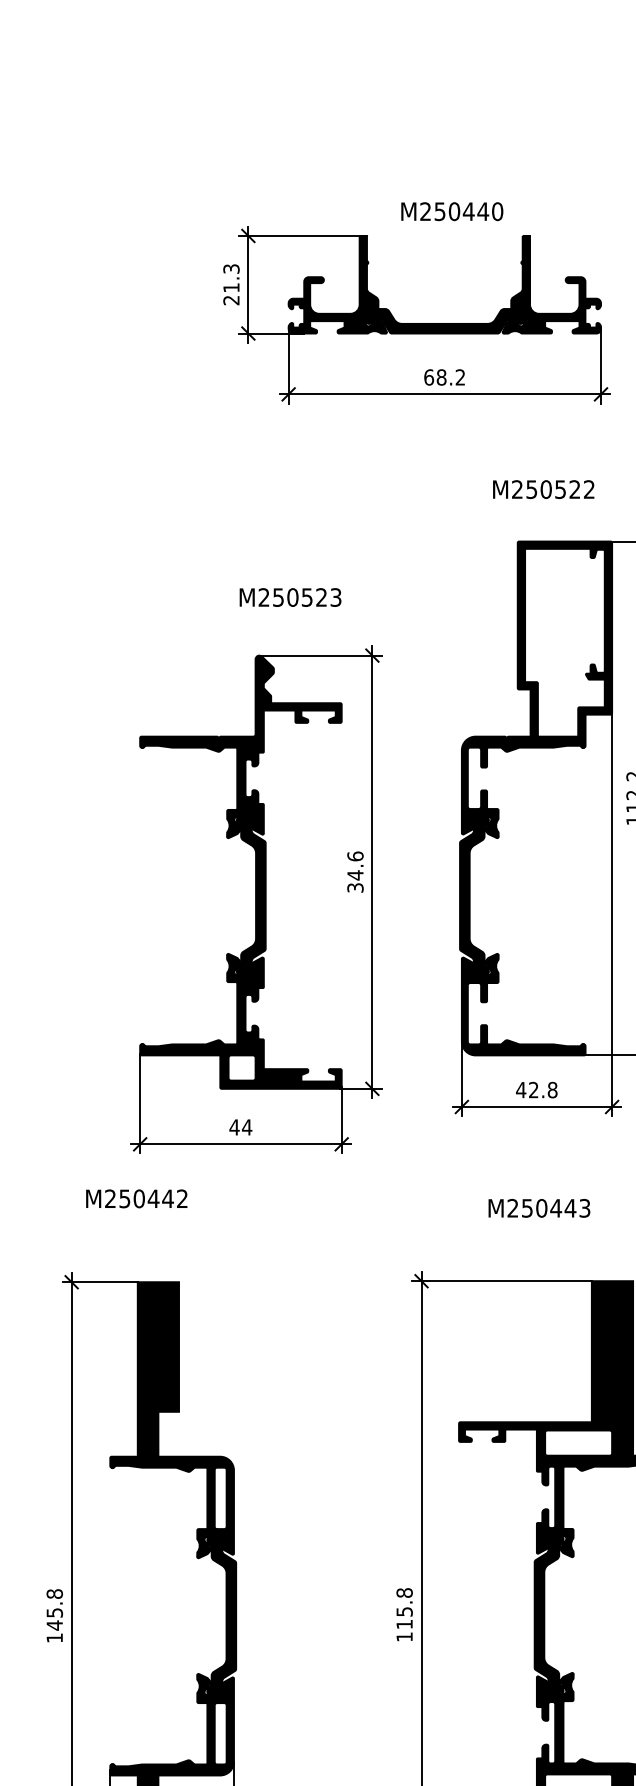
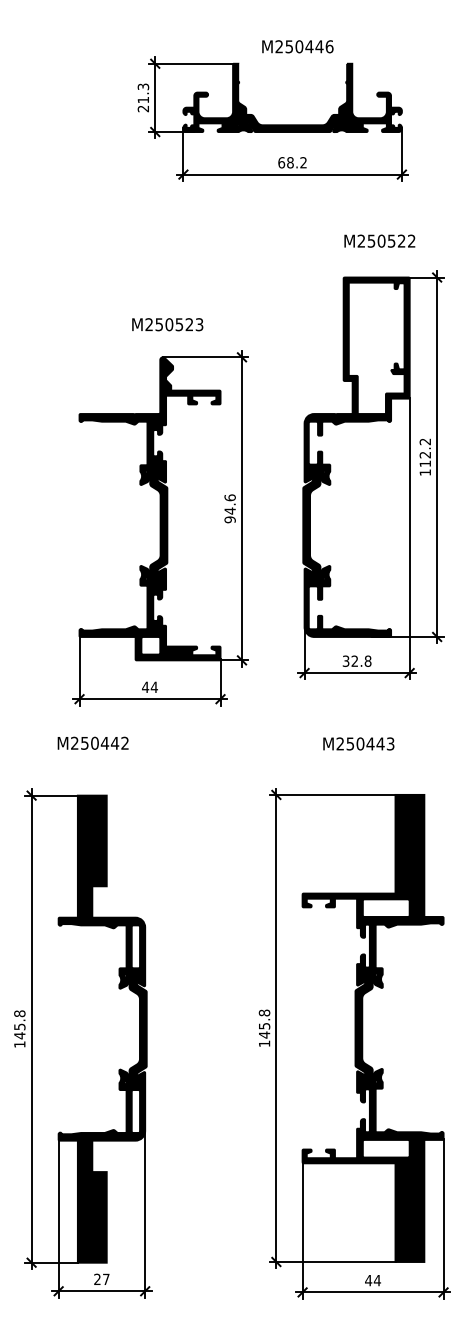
text: (497, 211) -> (329, 46), M250440 -> M250446
text: (543, 488) -> (379, 240), moved
text: (290, 597) -> (167, 324), moved
text: (354, 887) -> (229, 519), 34.6 -> 94.6
text: (520, 1089) -> (345, 660), 42.8 -> 32.8
text: (135, 1197) -> (92, 742), moved
text: (404, 1623) -> (264, 1034), 115.8 -> 145.8

